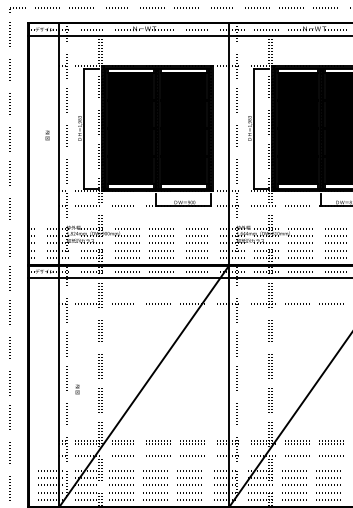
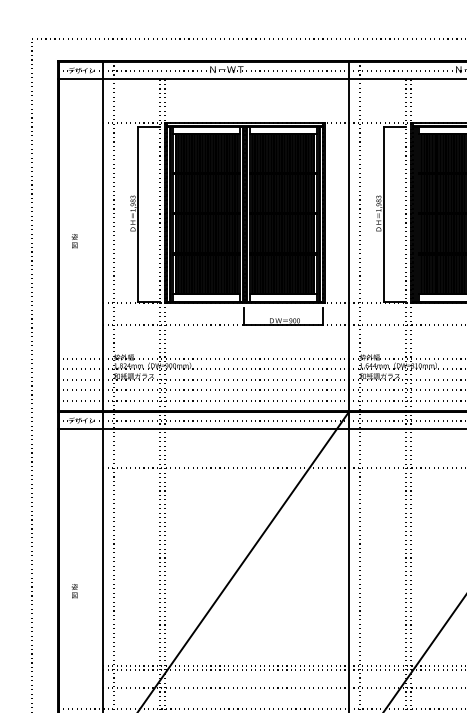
text: (47, 135) -> (74, 241), moved
text: (77, 389) -> (74, 591), moved

